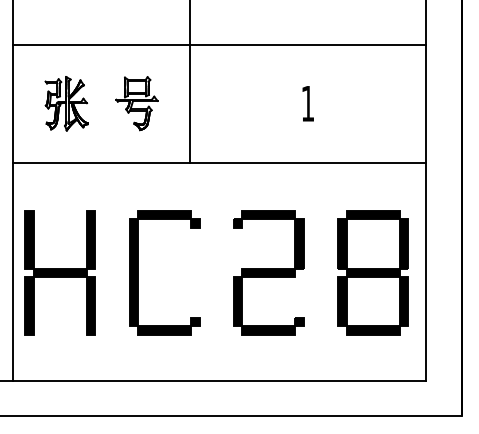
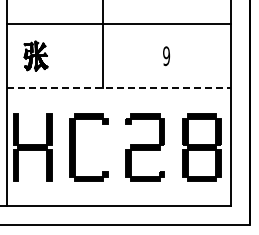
part: (136, 102) -> (73, 55), removed
text: (307, 104) -> (166, 56), 1 -> 9
line: (219, 163) -> (118, 88), solid -> dashed

